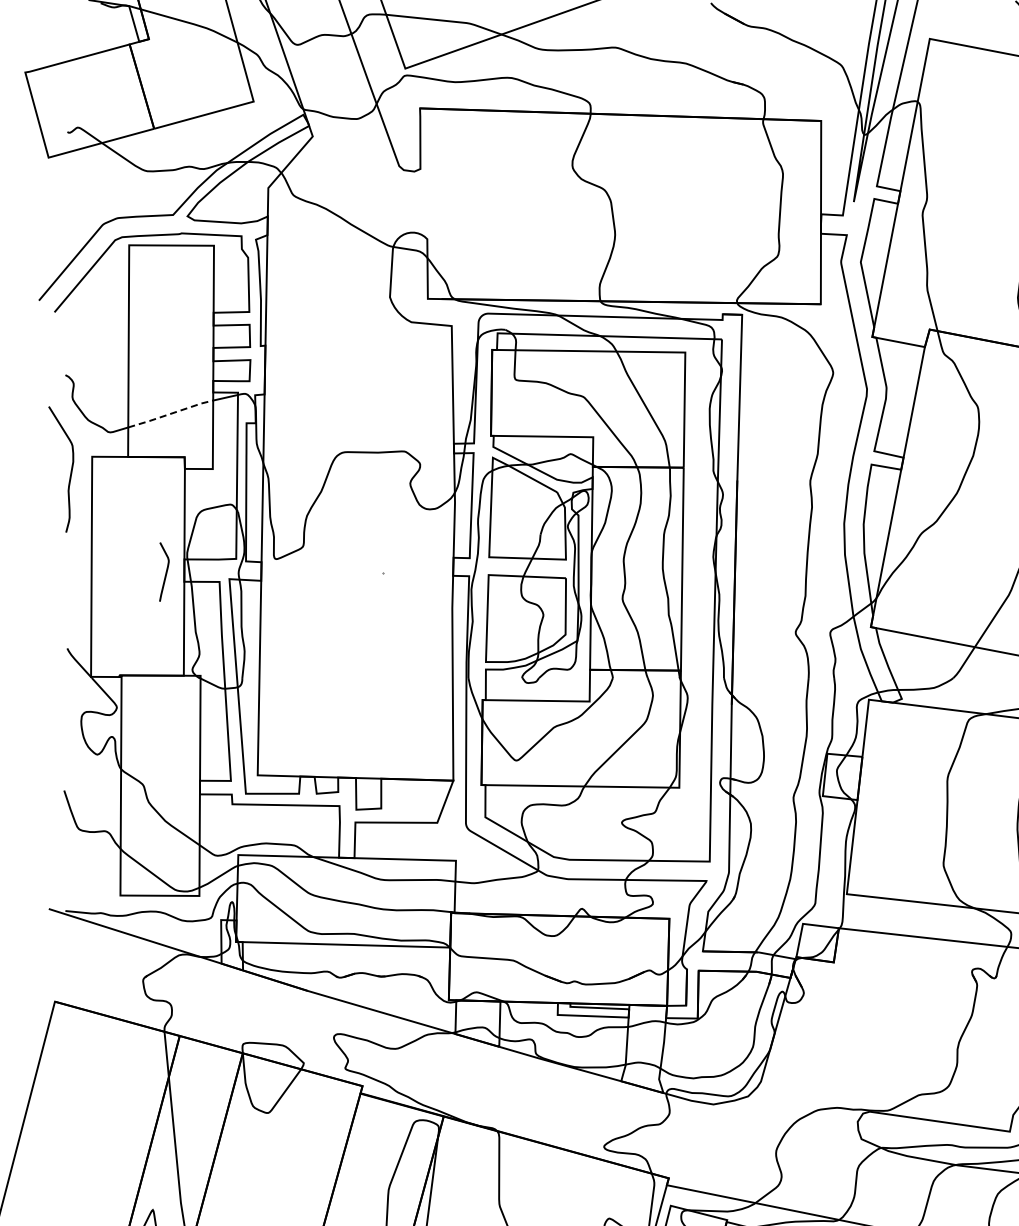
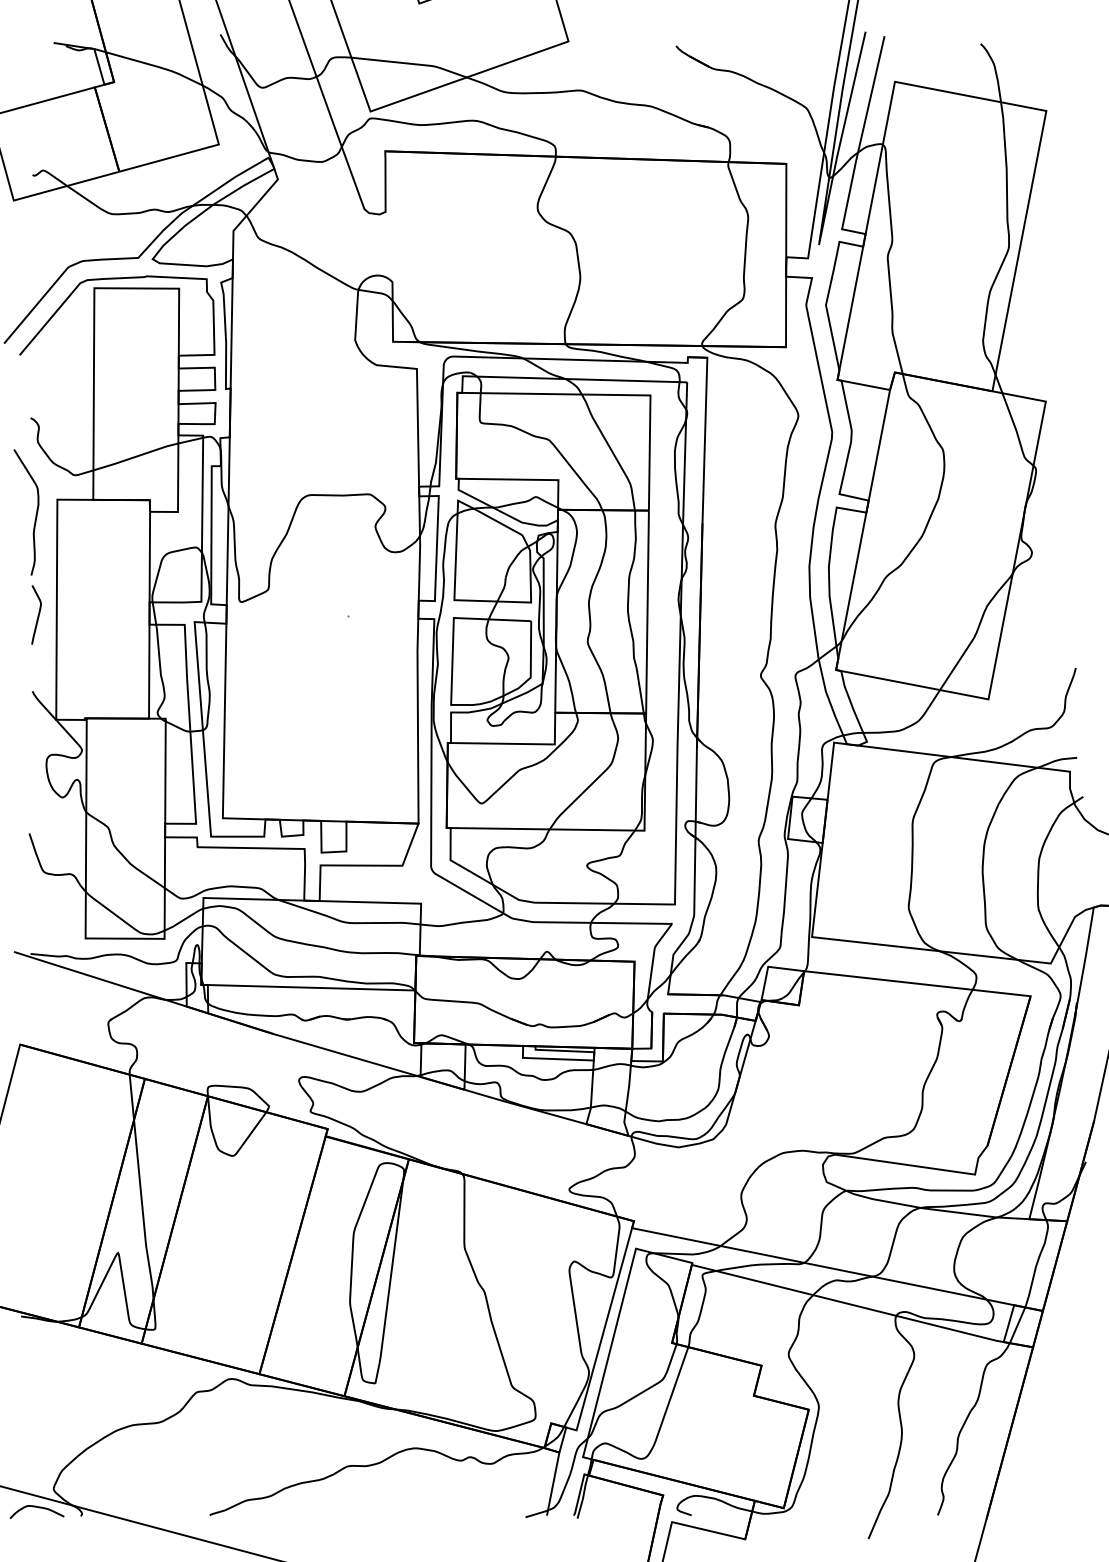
line: (171, 413) -> (136, 456), dashed -> solid
curve: (165, 572) -> (37, 615), moved

